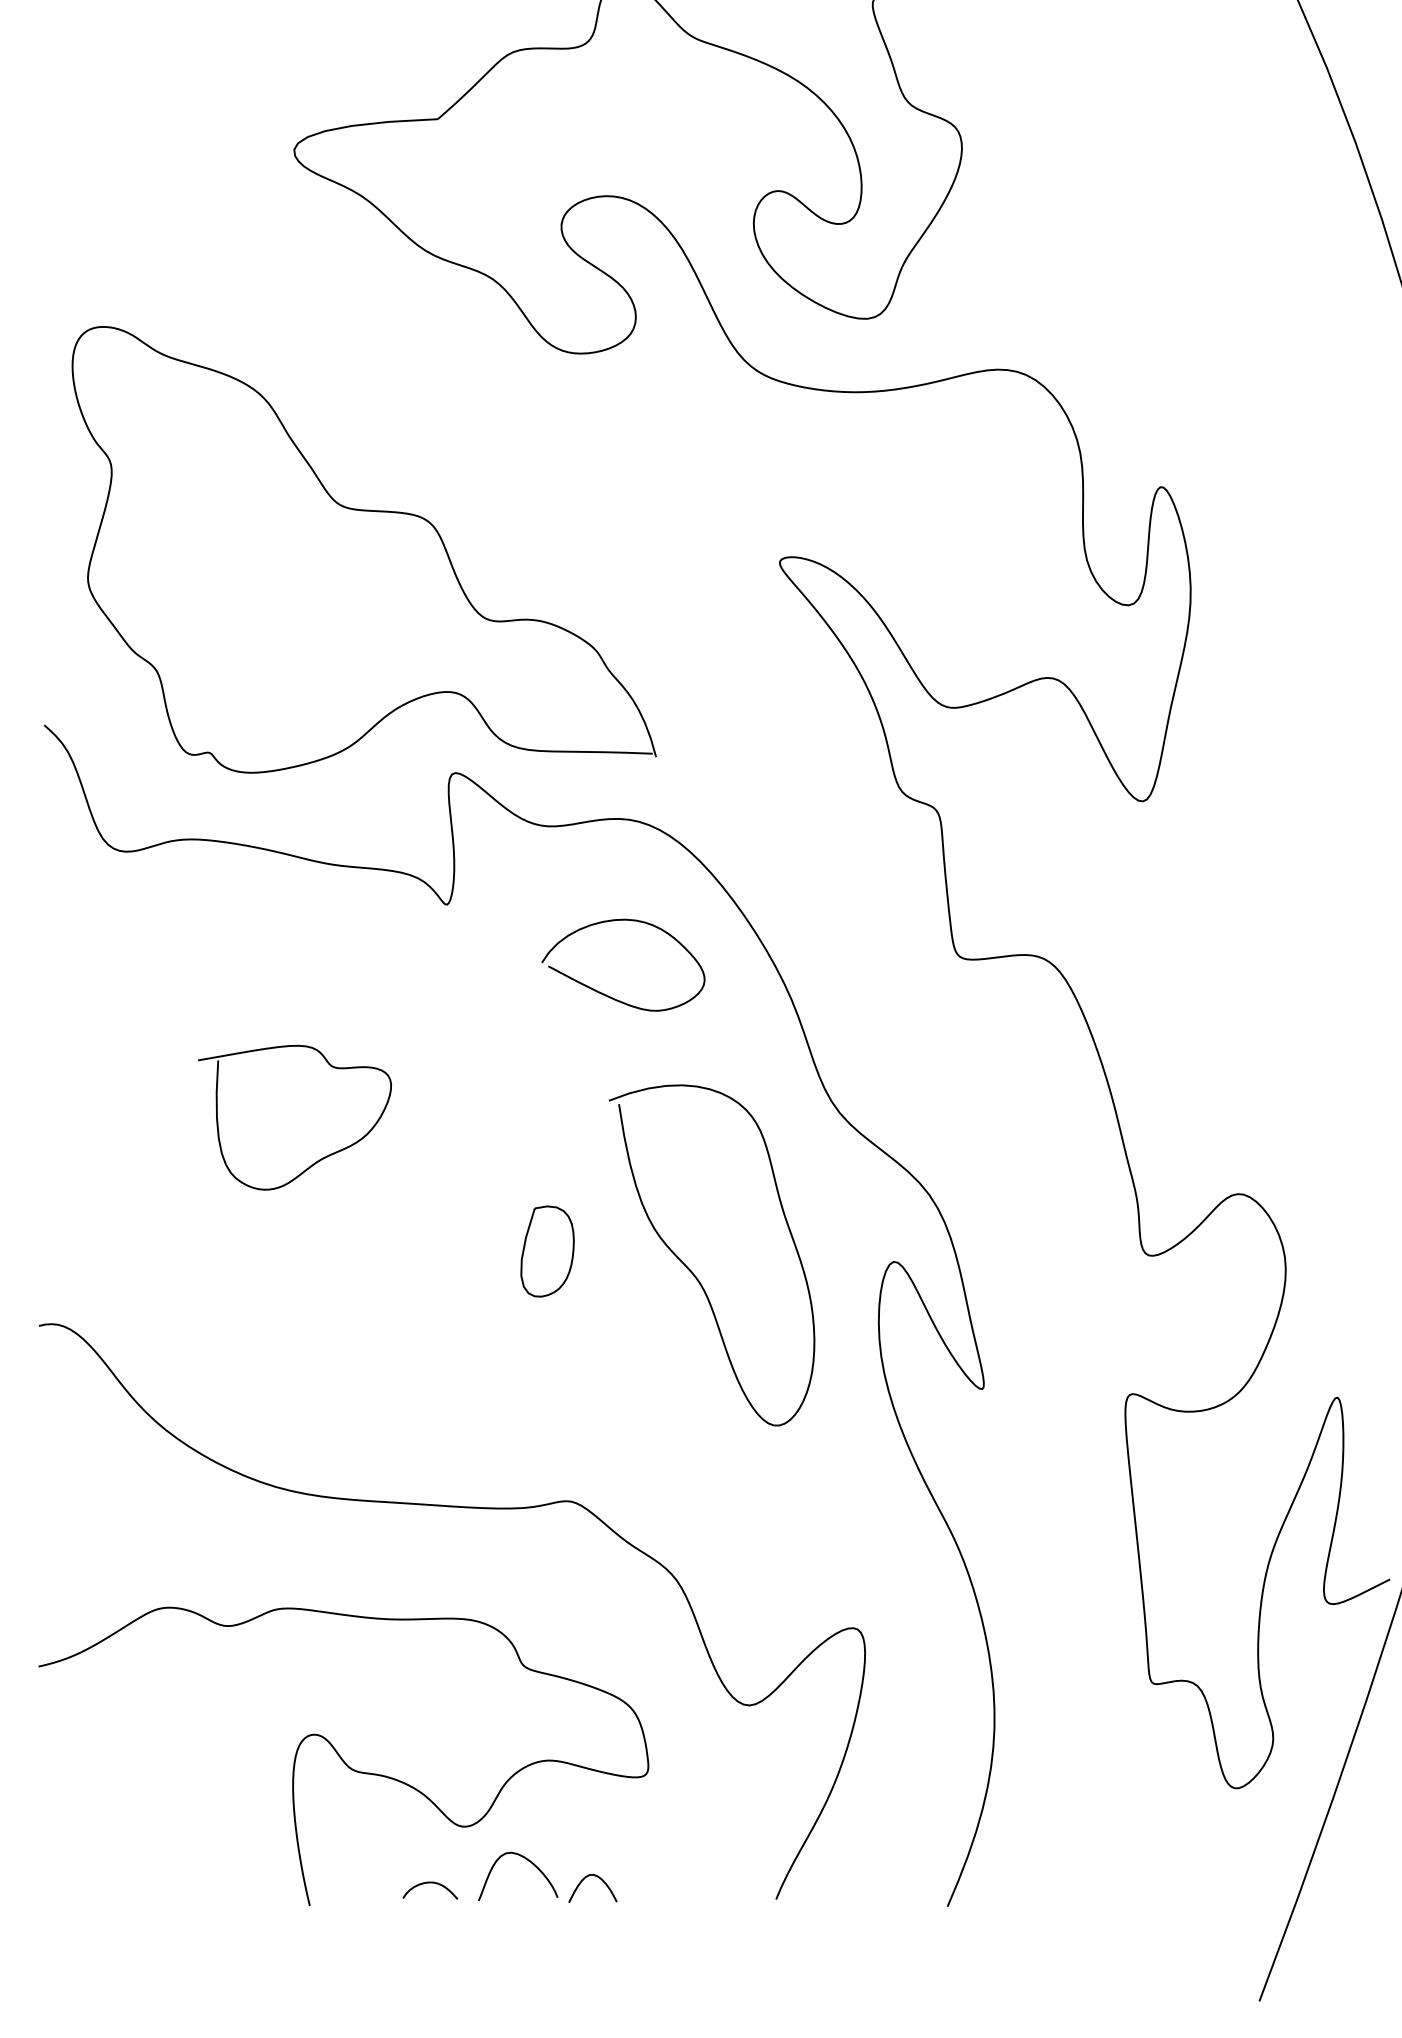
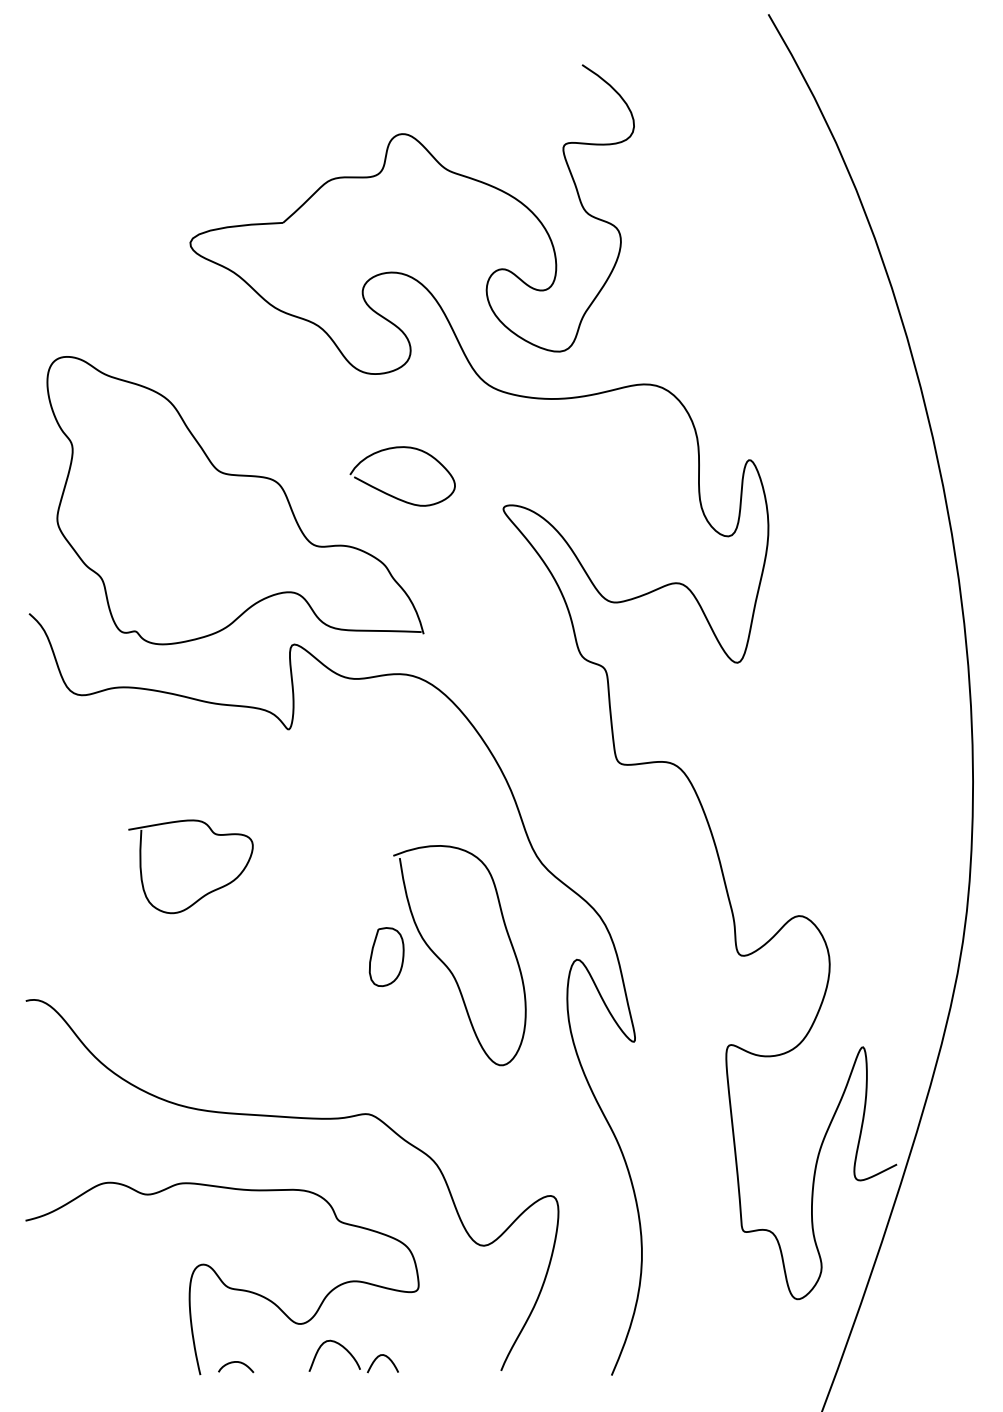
curve: (609, 994) -> (393, 495), moved
part: (547, 1252) -> (386, 957), moved
curve: (430, 1883) -> (236, 1362), moved

